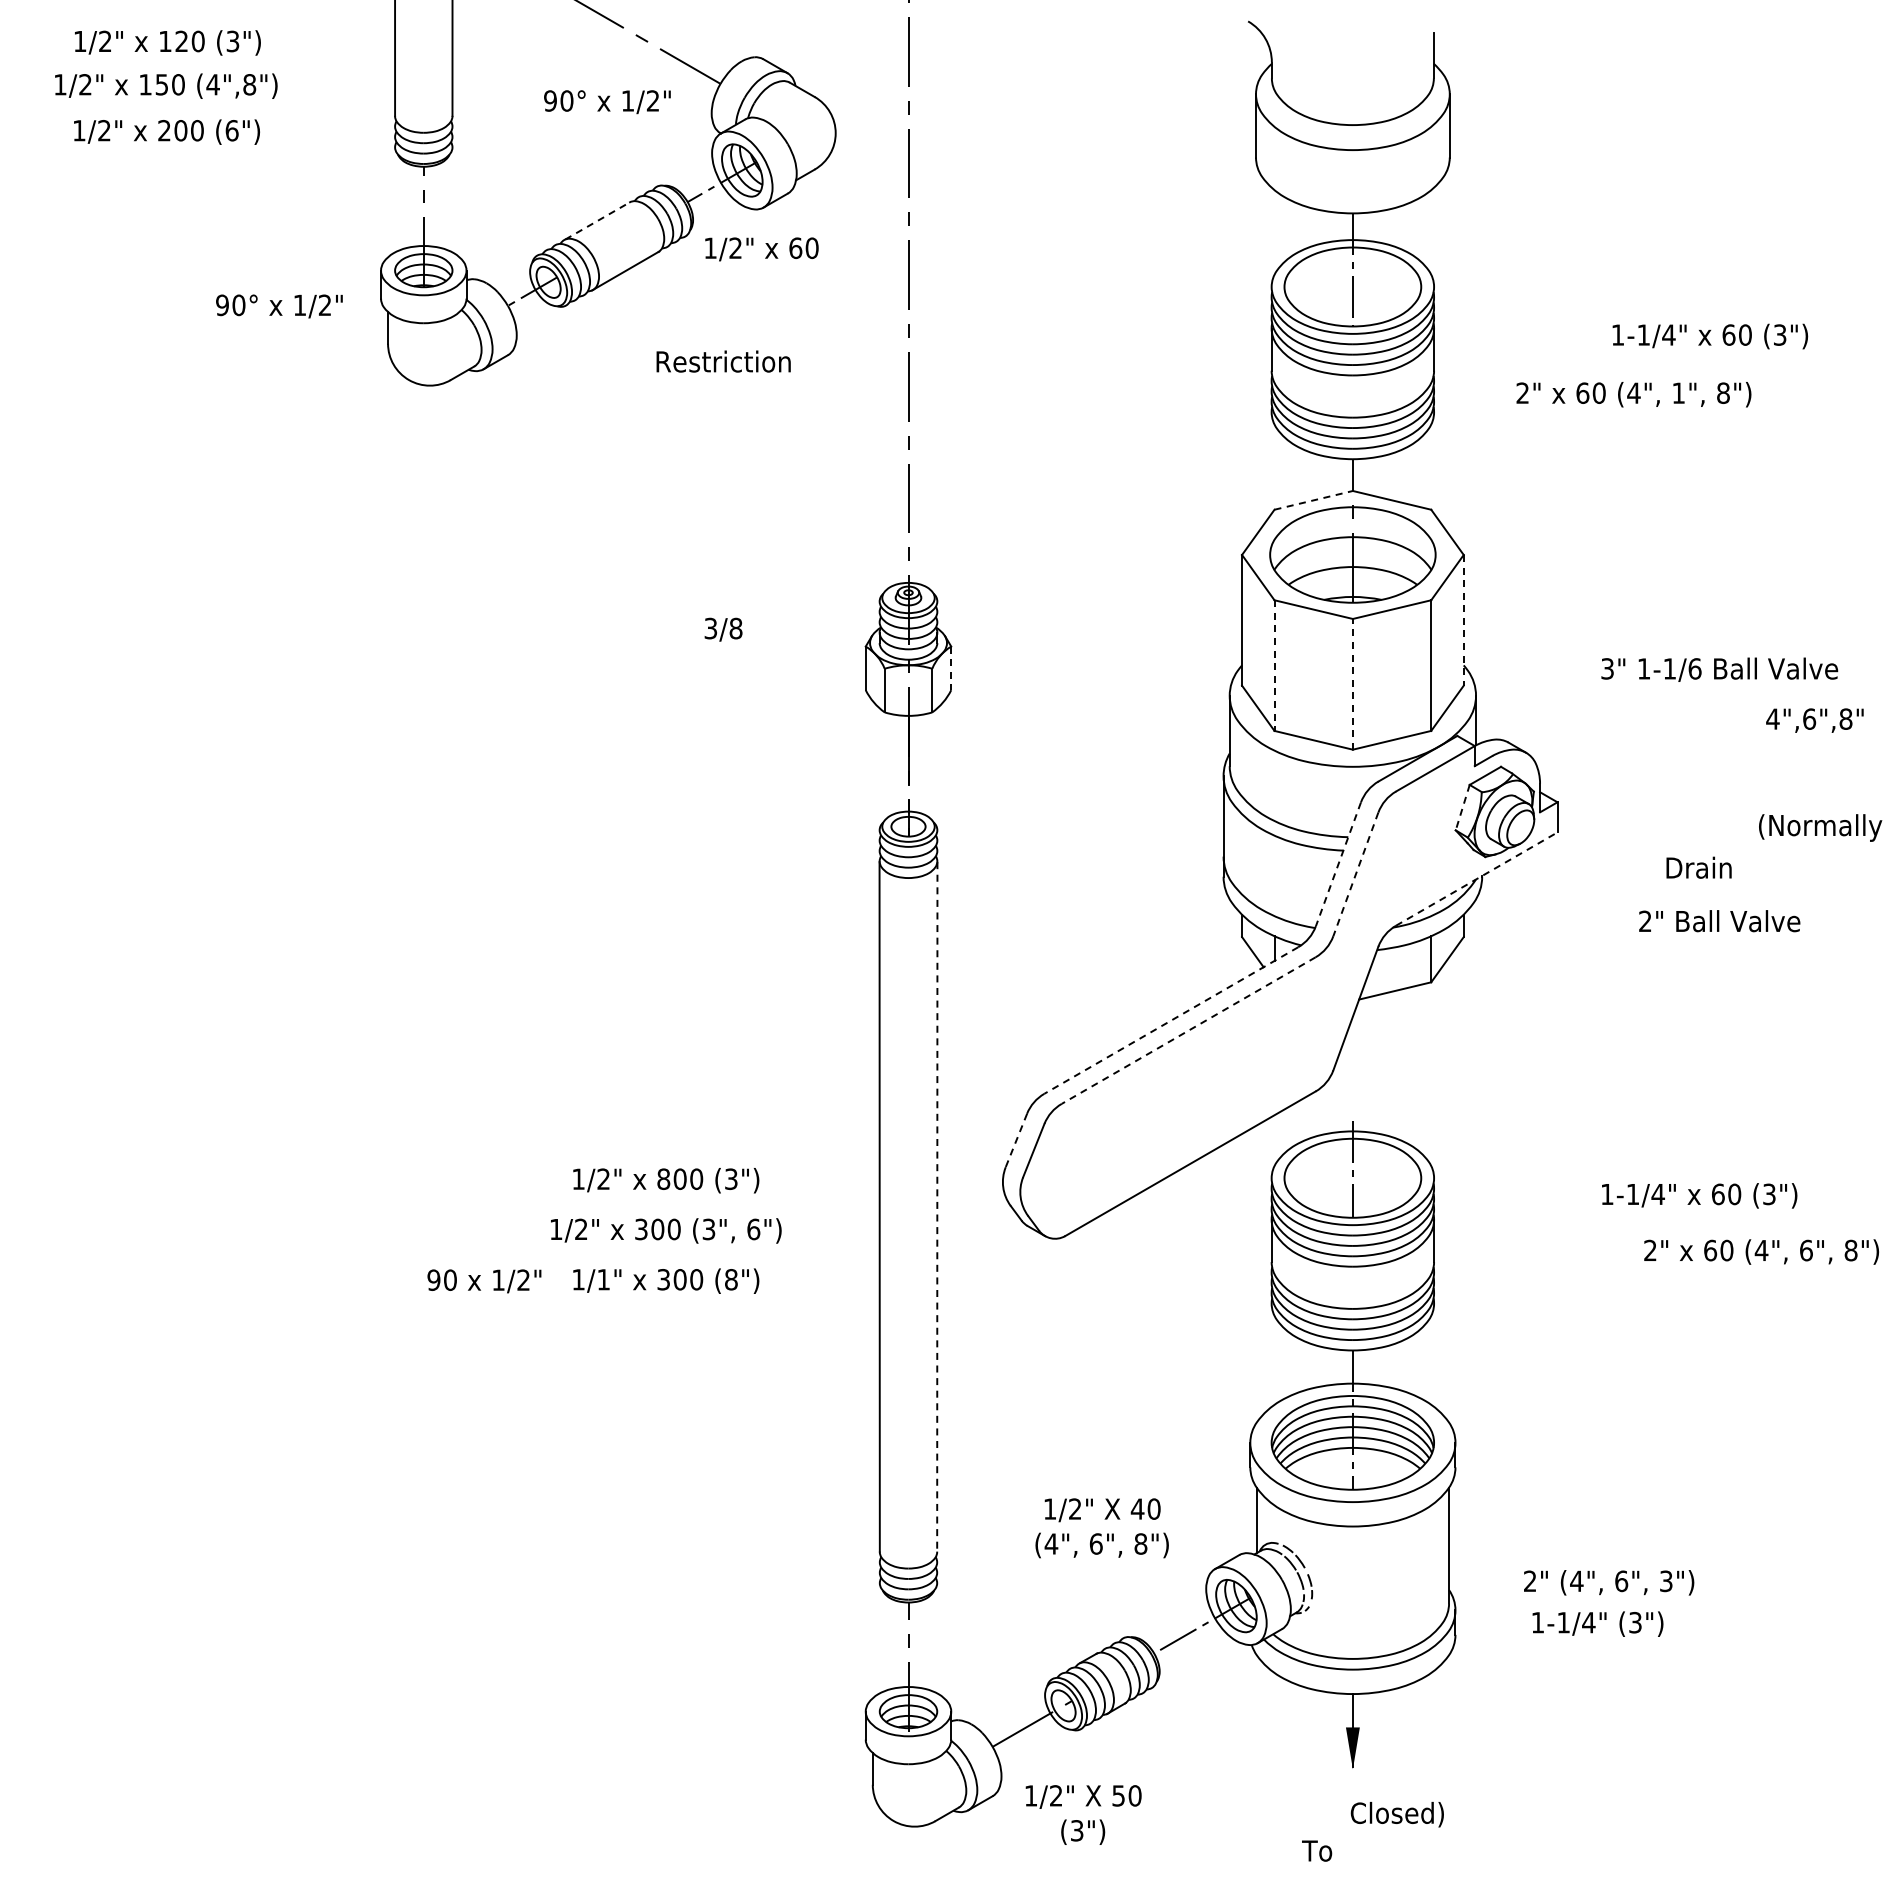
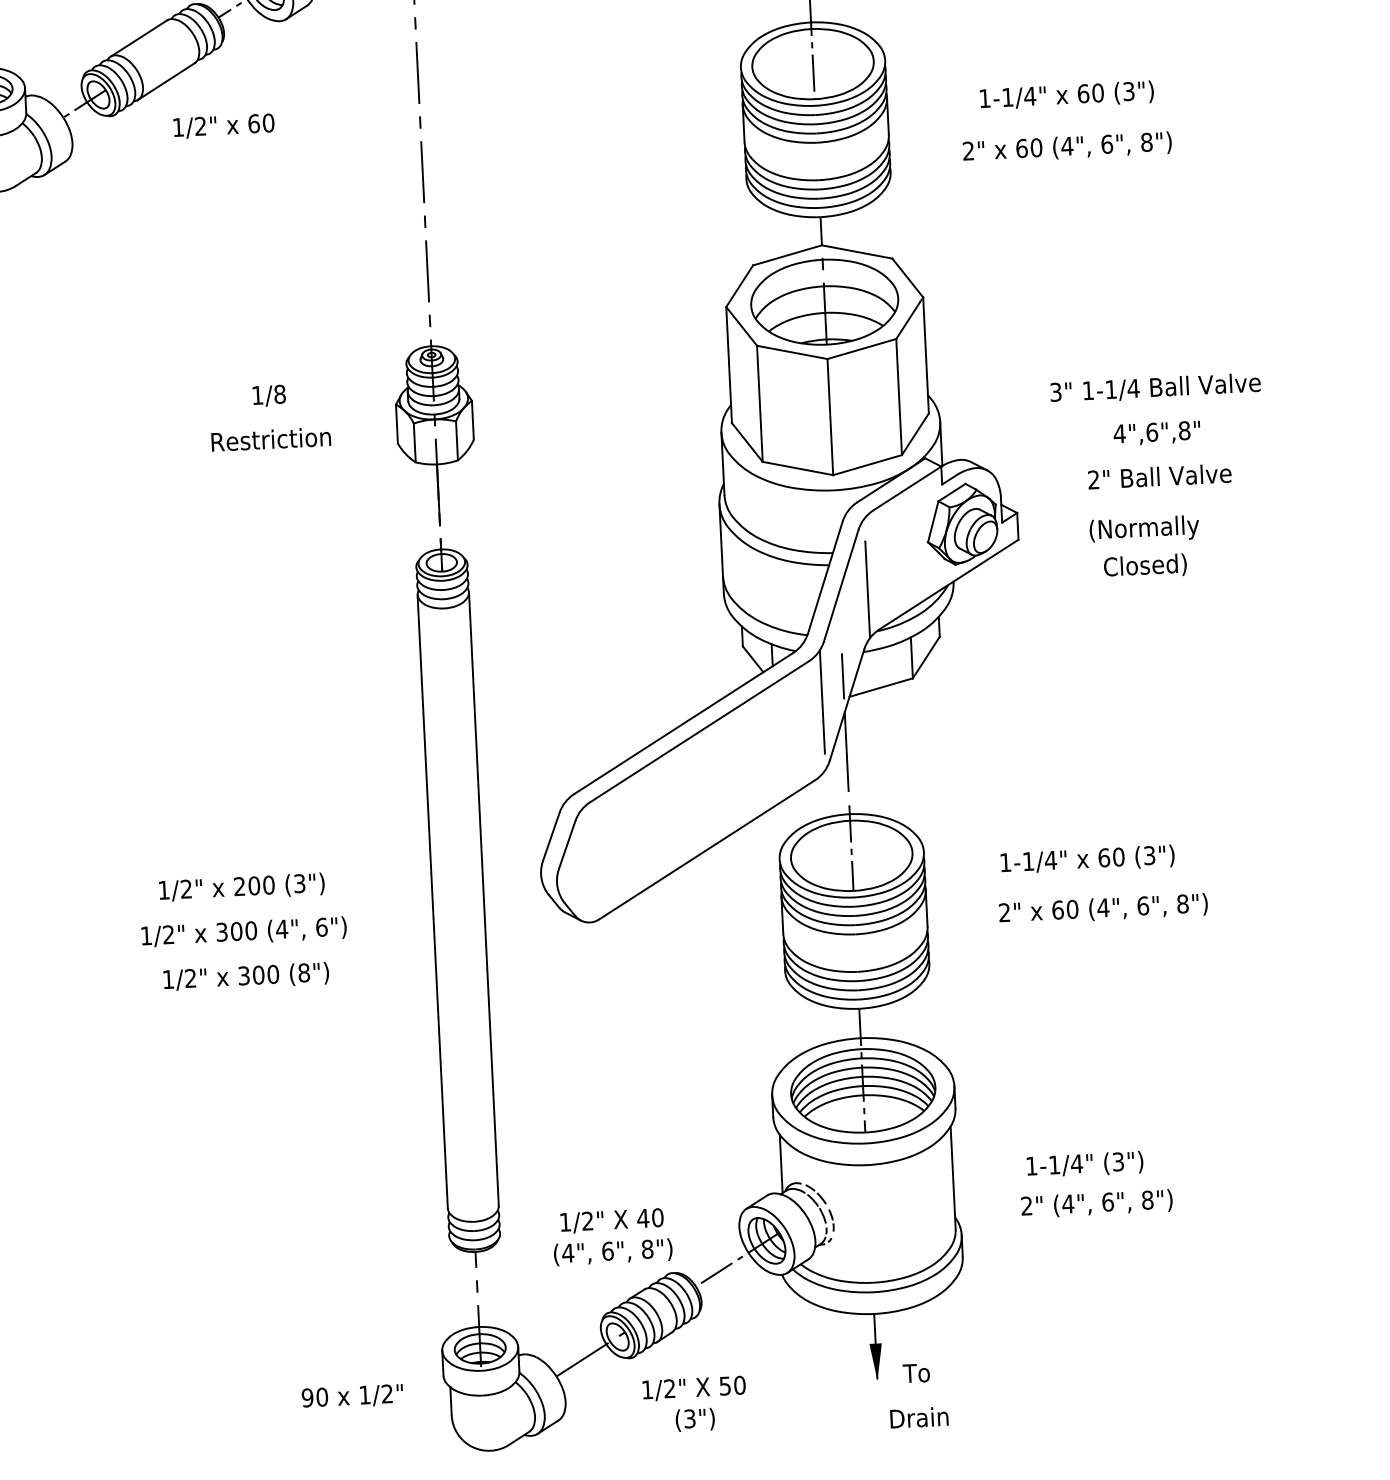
line: (597, 220) -> (139, 37), dashed -> solid
text: (761, 249) -> (223, 126), moved
text: (1710, 336) -> (1067, 95), moved
text: (723, 361) -> (271, 439), moved
text: (1678, 392) -> (1106, 143), 1", -> 6",
line: (1314, 500) -> (788, 255), dashed -> solid
line: (1463, 620) -> (925, 355), dashed -> solid
text: (710, 628) -> (257, 395), 3/8 -> 1/8
line: (1274, 666) -> (759, 404), dashed -> solid
line: (951, 668) -> (473, 420), dashed -> solid
text: (1694, 668) -> (1133, 388), 1-1/6 -> 1-1/4
line: (1352, 683) -> (829, 416), dashed -> solid
text: (1814, 720) -> (1156, 433), moved
line: (1462, 807) -> (933, 521), dashed -> solid
text: (1820, 827) -> (1144, 529), moved
line: (1338, 864) -> (825, 577), dashed -> solid
text: (1698, 869) -> (1145, 566), Drain -> Closed)
line: (1355, 874) -> (840, 585), dashed -> solid
line: (1477, 878) -> (949, 584), dashed -> solid
line: (1385, 880) -> (867, 589), added
text: (1719, 921) -> (1159, 476), moved
line: (1352, 976) -> (842, 676), added
line: (1328, 1003) -> (822, 701), added
line: (1171, 1020) -> (683, 723), dashed -> solid
line: (1188, 1030) -> (699, 731), dashed -> solid
line: (1352, 1060) -> (846, 751), added
line: (1016, 1140) -> (551, 836), dashed -> solid
text: (663, 1178) -> (239, 885), 800 -> 200
text: (1699, 1195) -> (1087, 859), moved
line: (937, 1206) -> (484, 898), dashed -> solid
text: (708, 1229) -> (281, 929), (3", -> (4",
text: (1761, 1251) -> (1103, 908), moved
text: (603, 1279) -> (190, 978), 1/1" -> 1/2"
text: (484, 1281) -> (352, 1396), moved
text: (1101, 1528) -> (611, 1237), moved
text: (1666, 1581) -> (1147, 1200), 3") -> 8")
text: (1597, 1623) -> (1084, 1164), moved
text: (1083, 1814) -> (694, 1404), moved
text: (1396, 1814) -> (918, 1419), Closed) -> Drain
text: (1317, 1850) -> (916, 1372), moved

